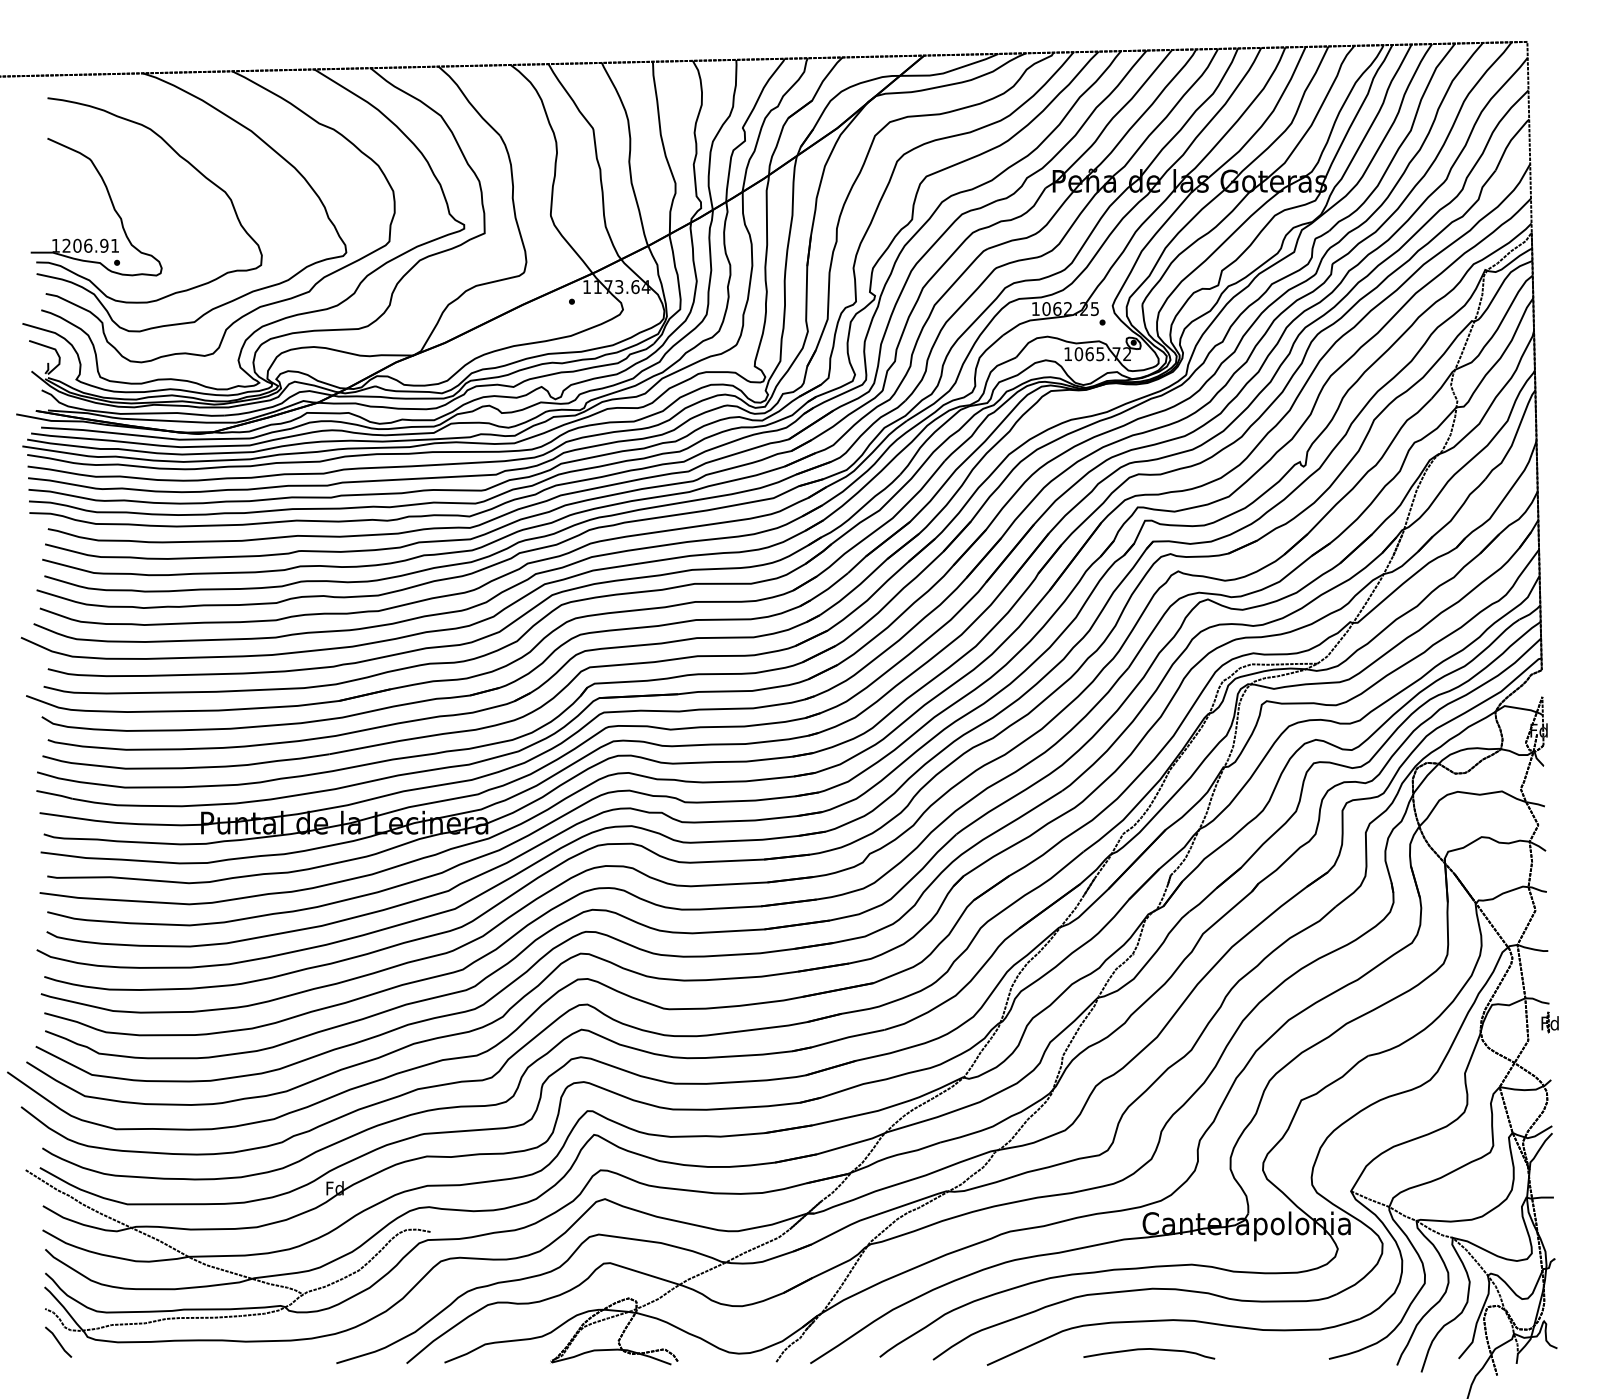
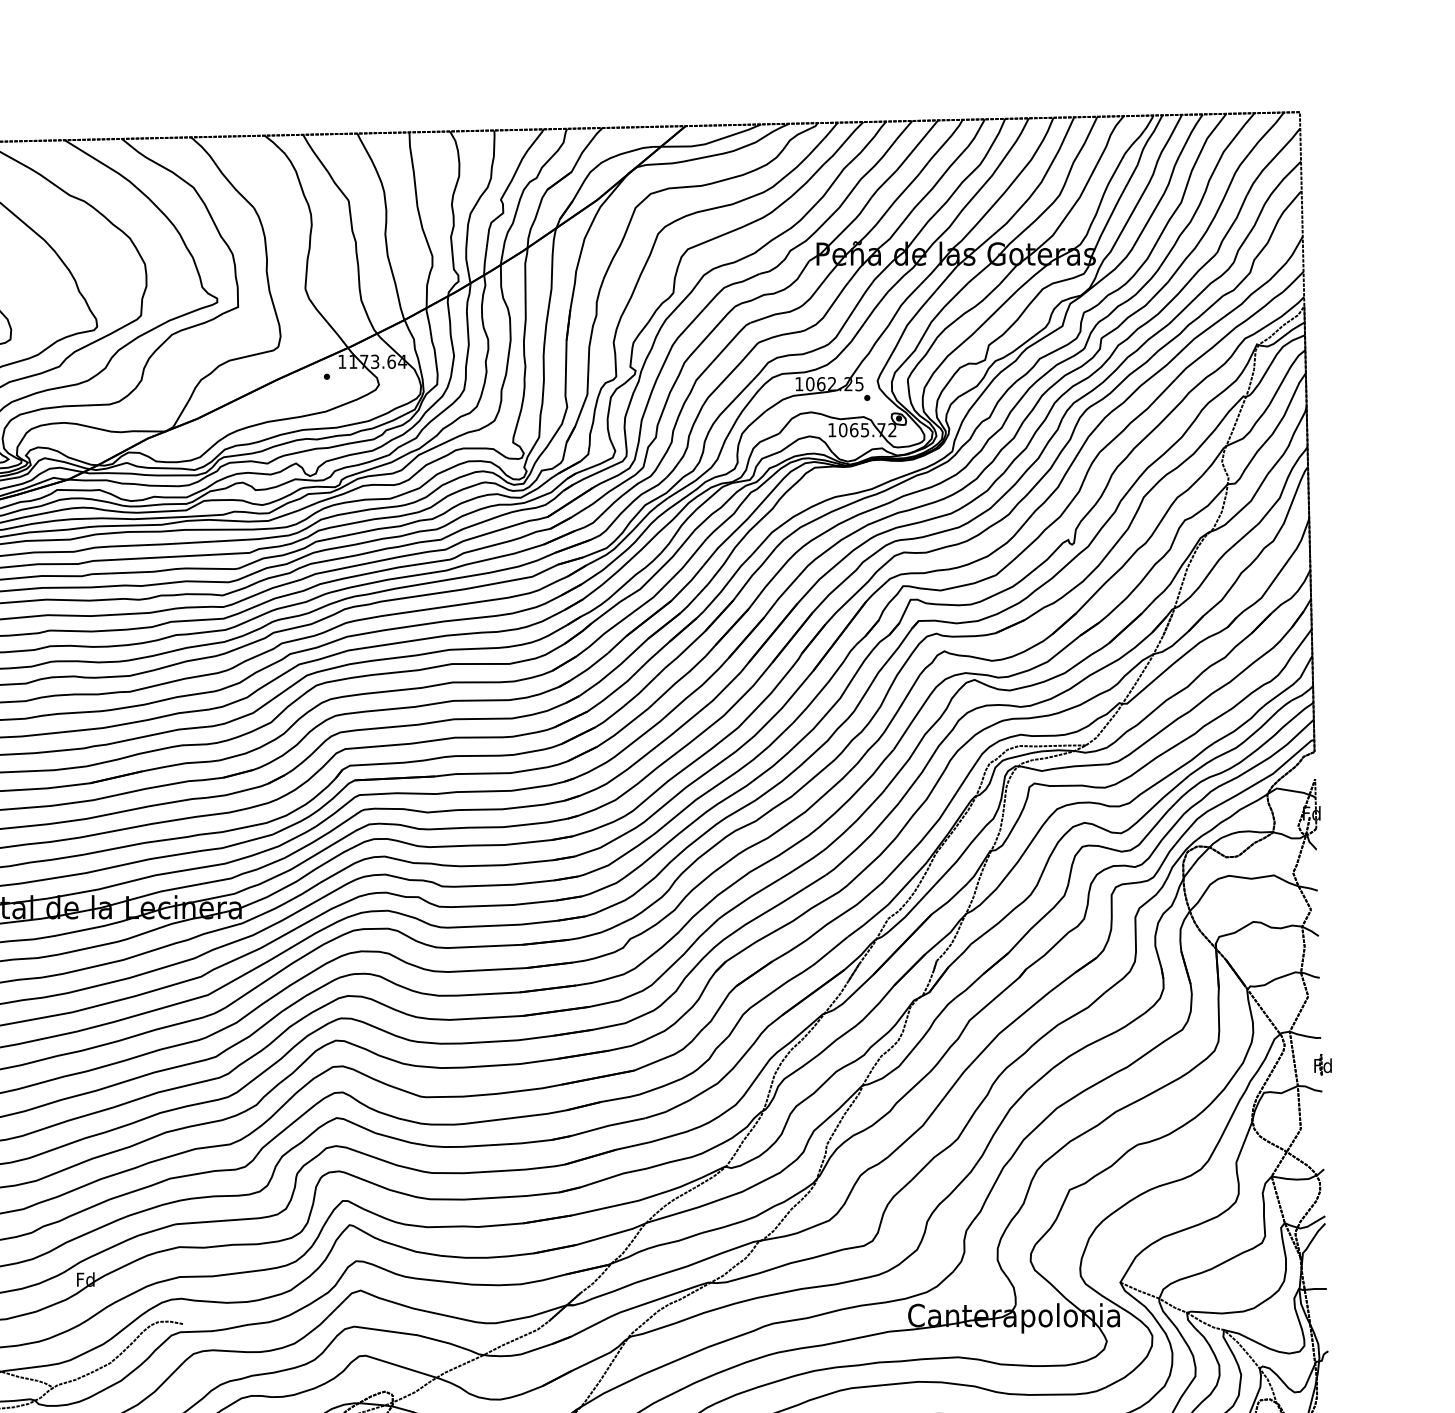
part: (1549, 1022) -> (1322, 1064), moved

